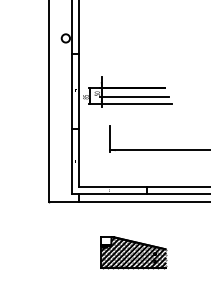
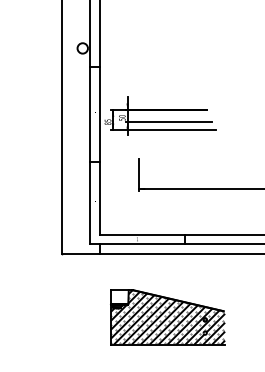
part: (133, 252) -> (167, 317), size x1.4

